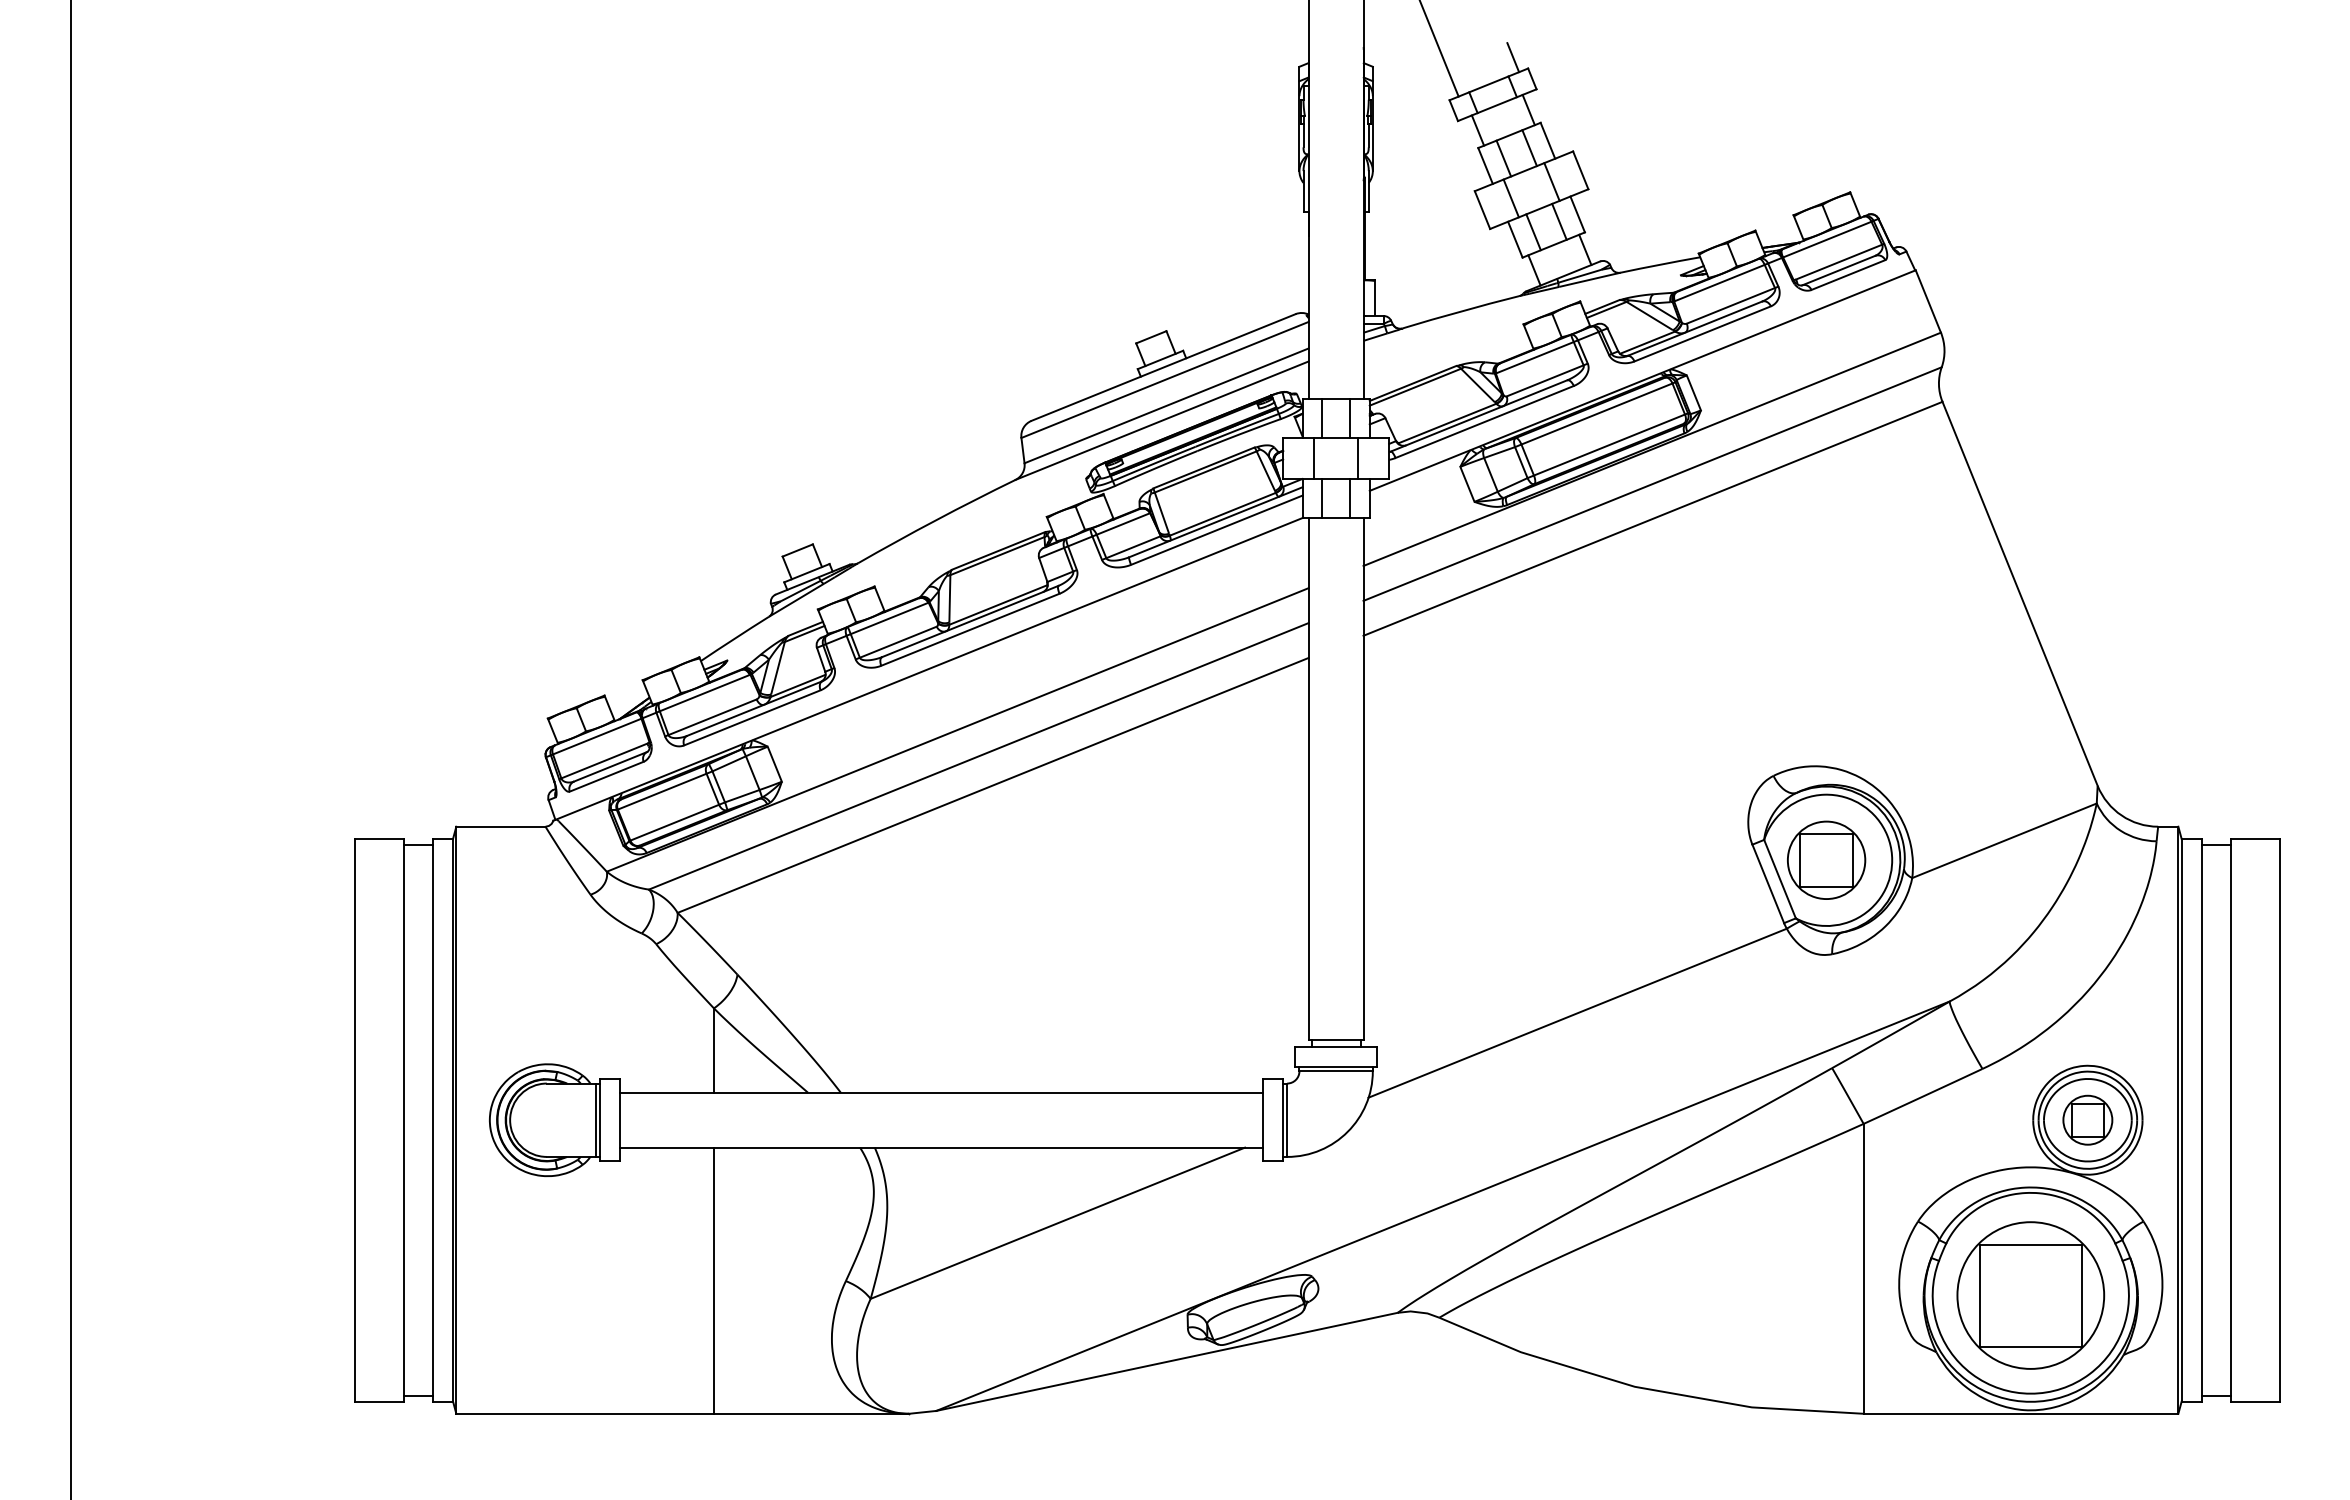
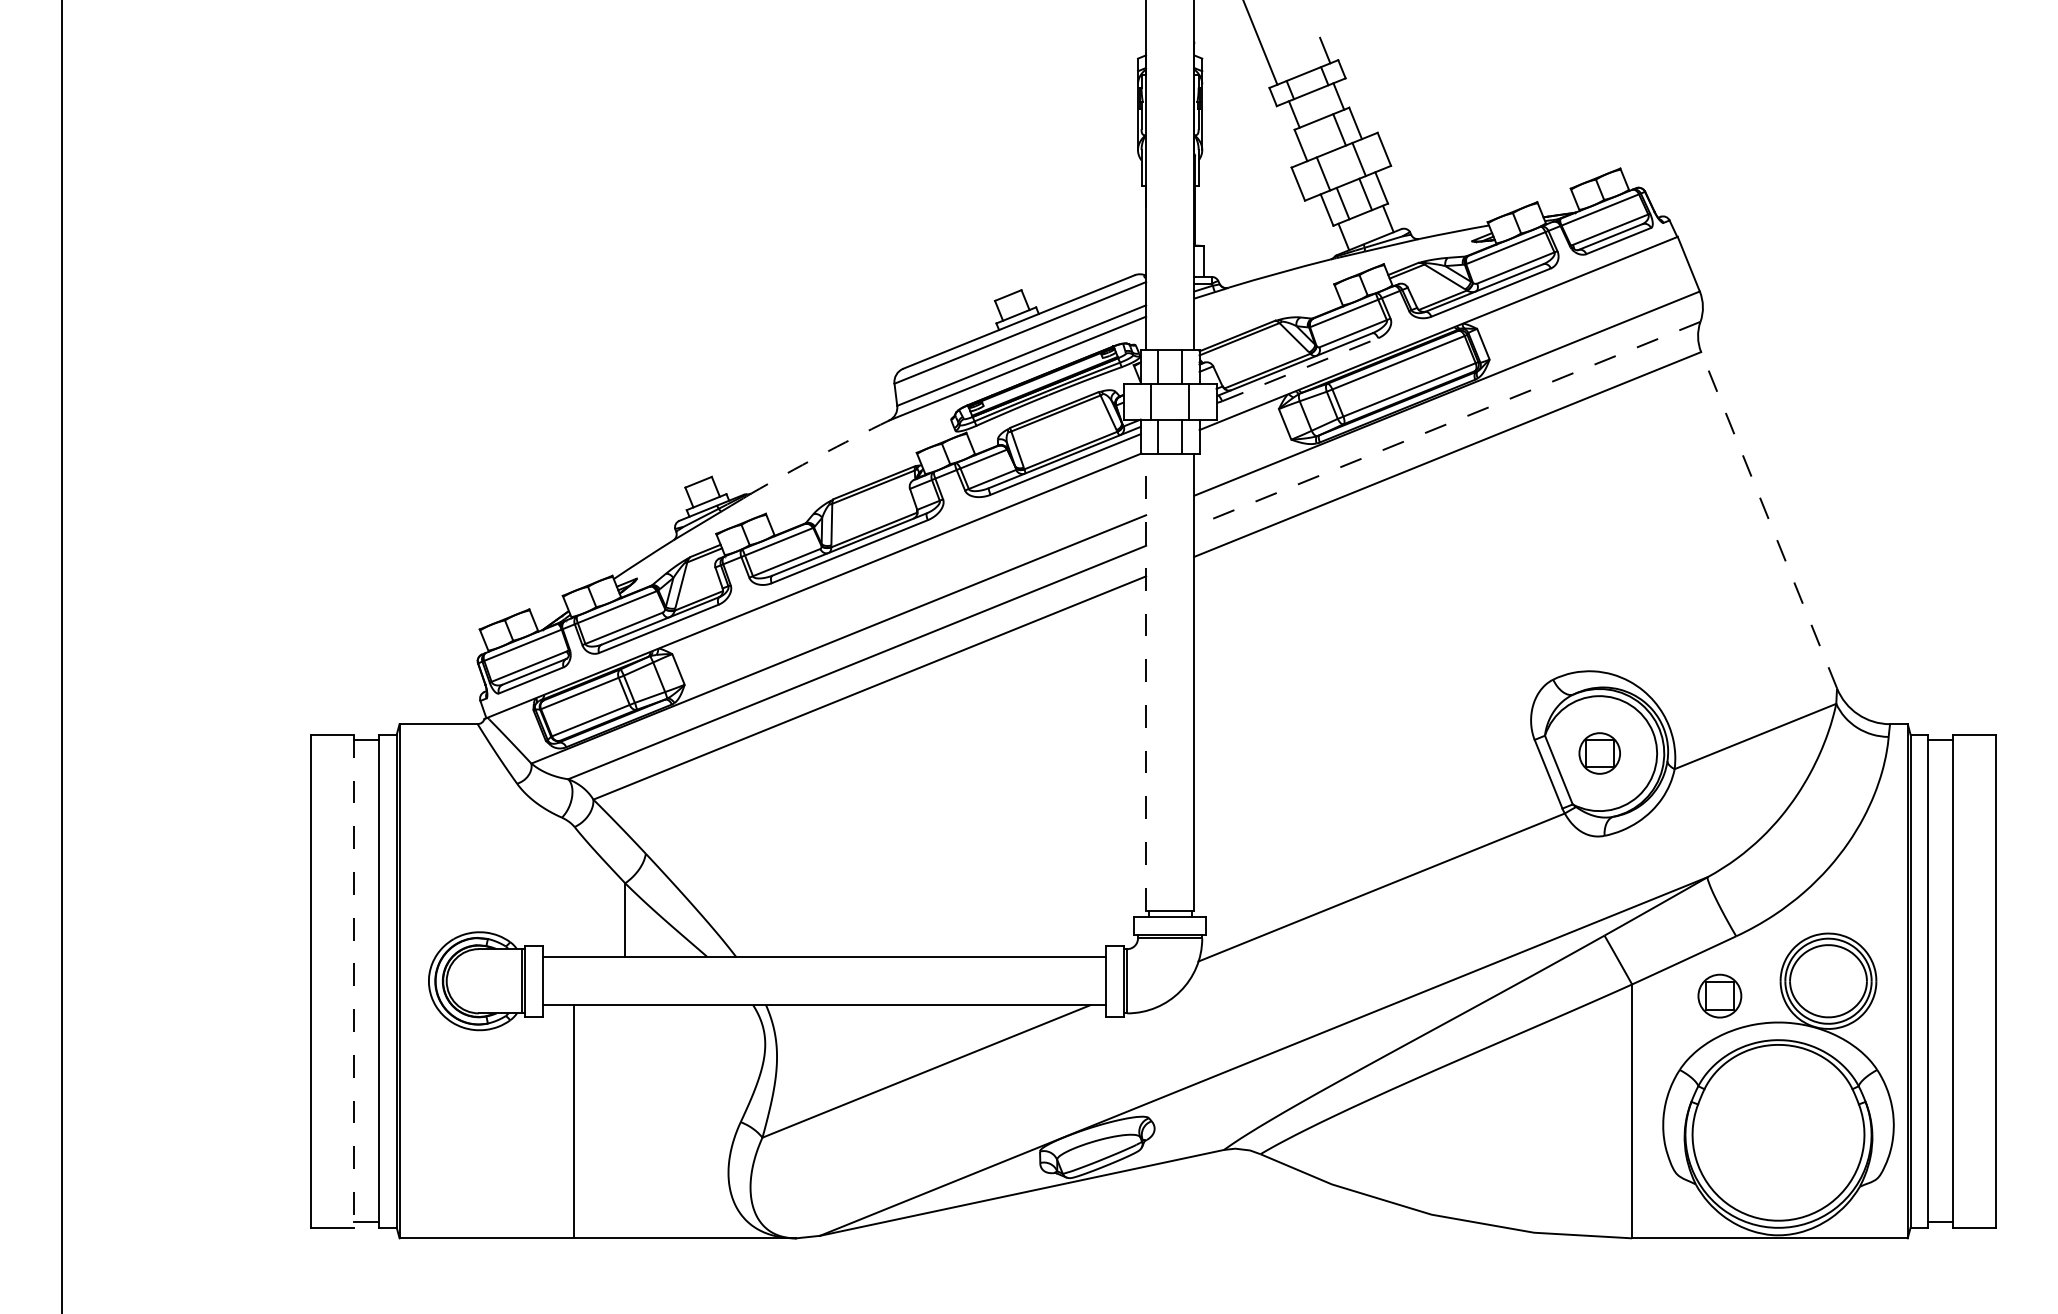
line: (1503, 158) -> (1316, 138), removed
line: (1485, 421) -> (1300, 369), solid -> dashed
line: (1652, 484) -> (1447, 424), solid -> dashed
arc: (936, 520) -> (820, 456), solid -> dashed
line: (2019, 593) -> (1768, 519), solid -> dashed
line: (1308, 778) -> (1145, 681), solid -> dashed
part: (1826, 859) -> (1599, 752), size x0.6
part: (2087, 1119) -> (1719, 995), moved
line: (404, 1120) -> (354, 981), solid -> dashed
line: (713, 1280) -> (574, 1121), moved
part: (2030, 1295) -> (1778, 1134), removed

